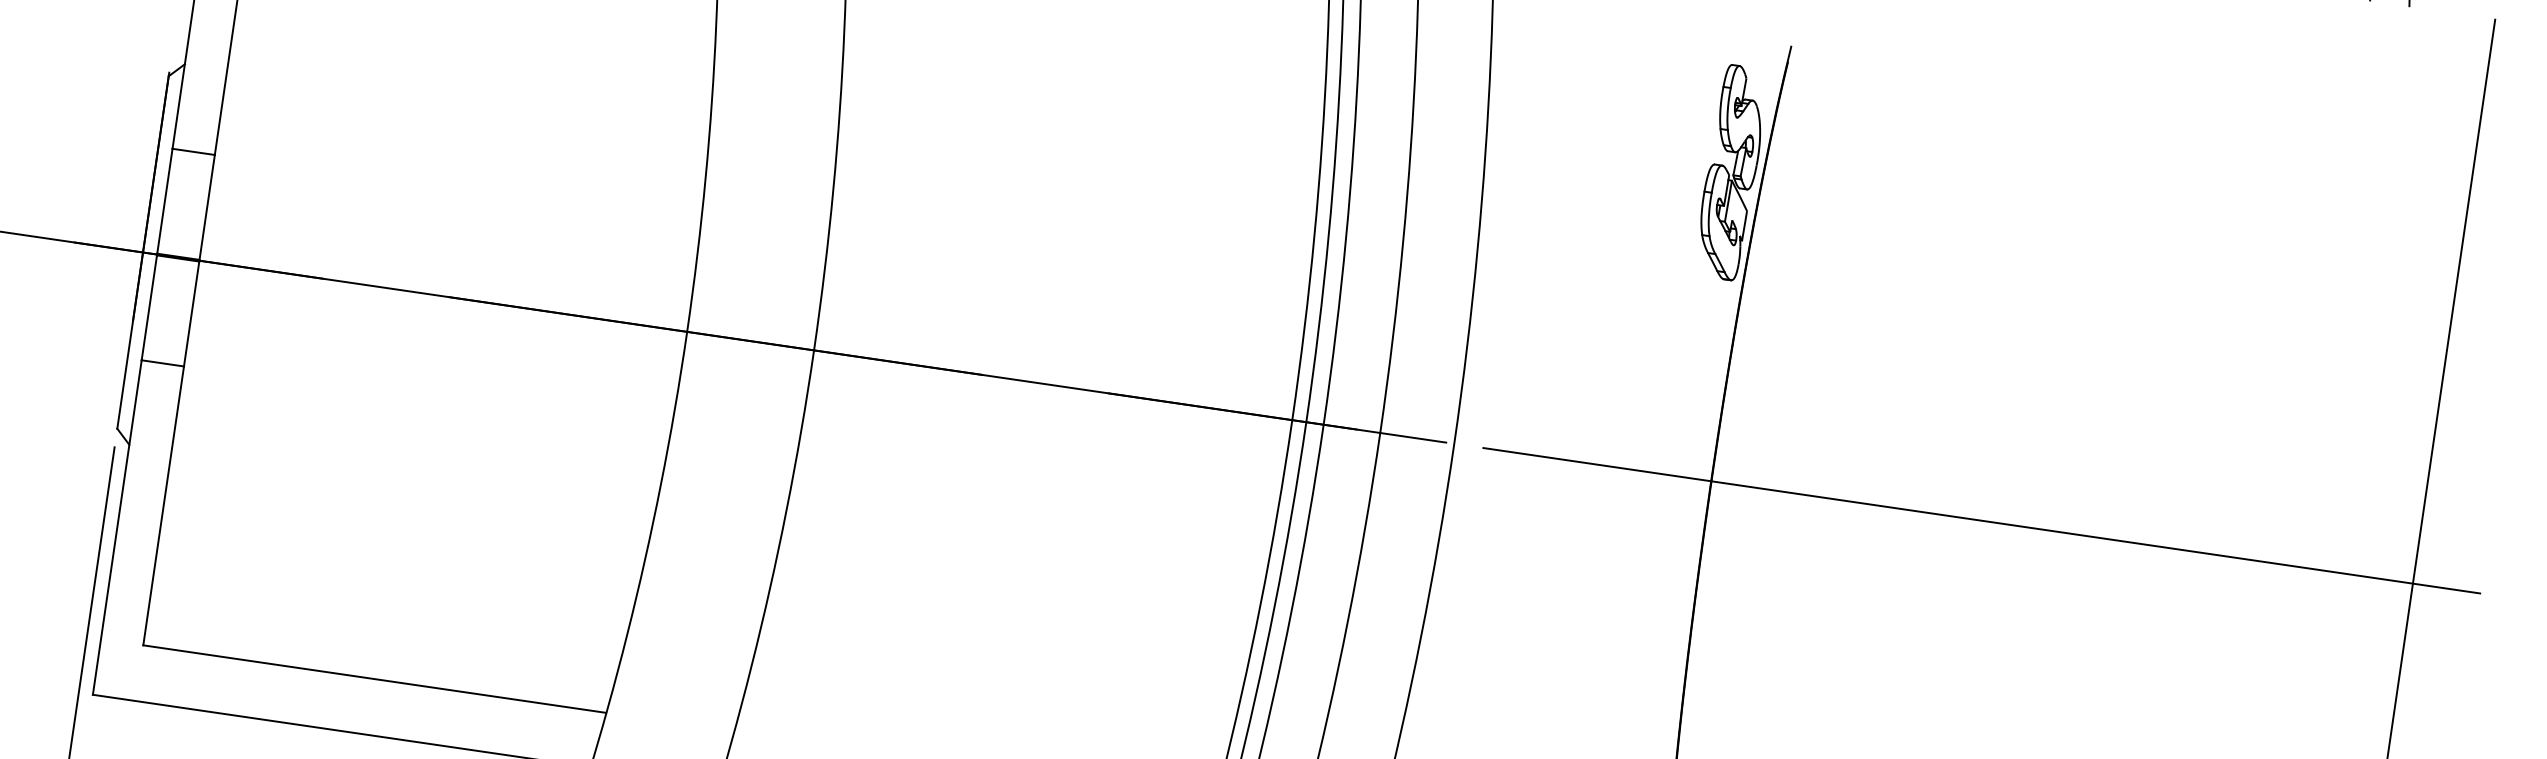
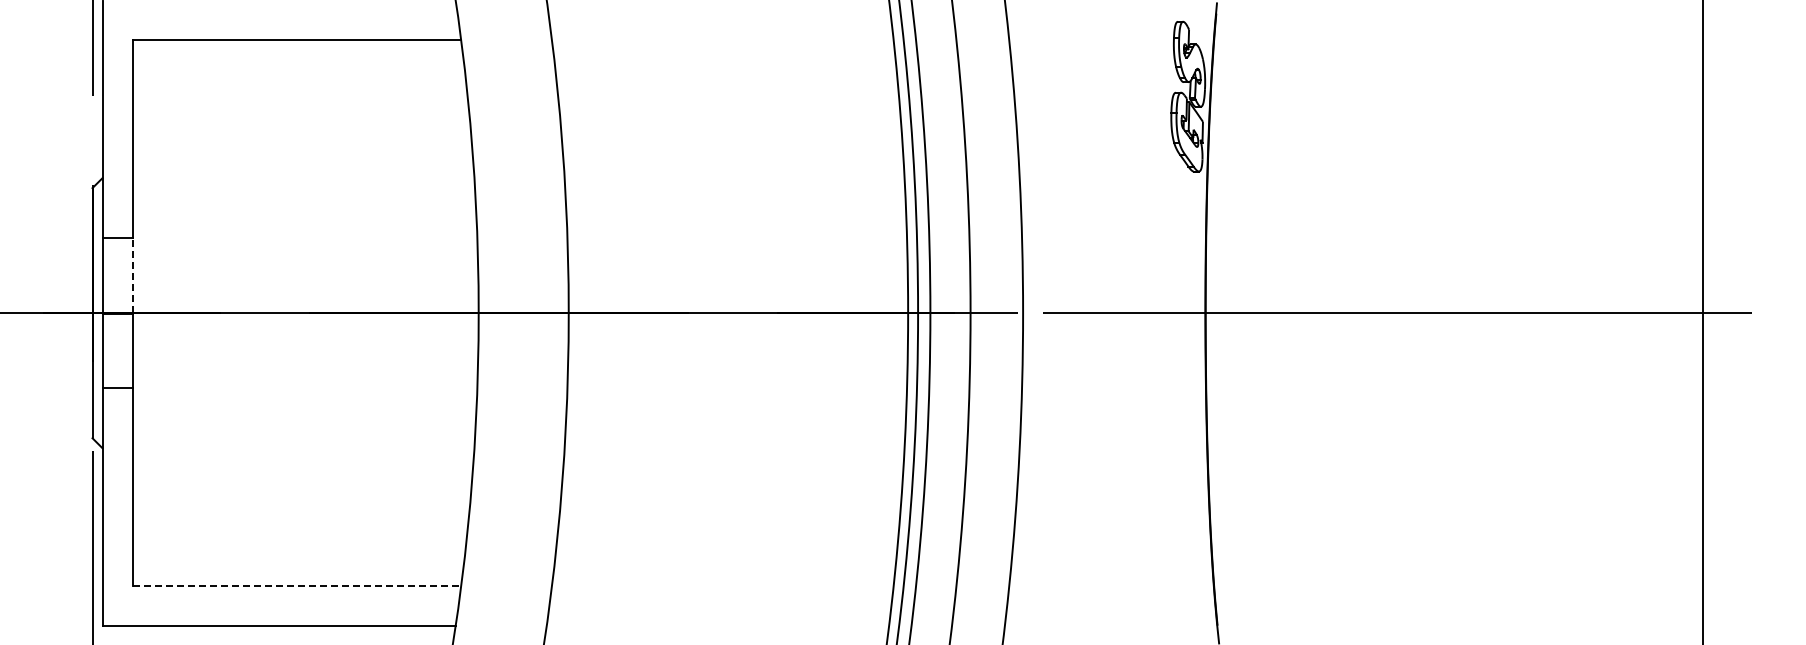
line: (207, 206) -> (132, 274), solid -> dashed
line: (375, 679) -> (297, 586), solid -> dashed

